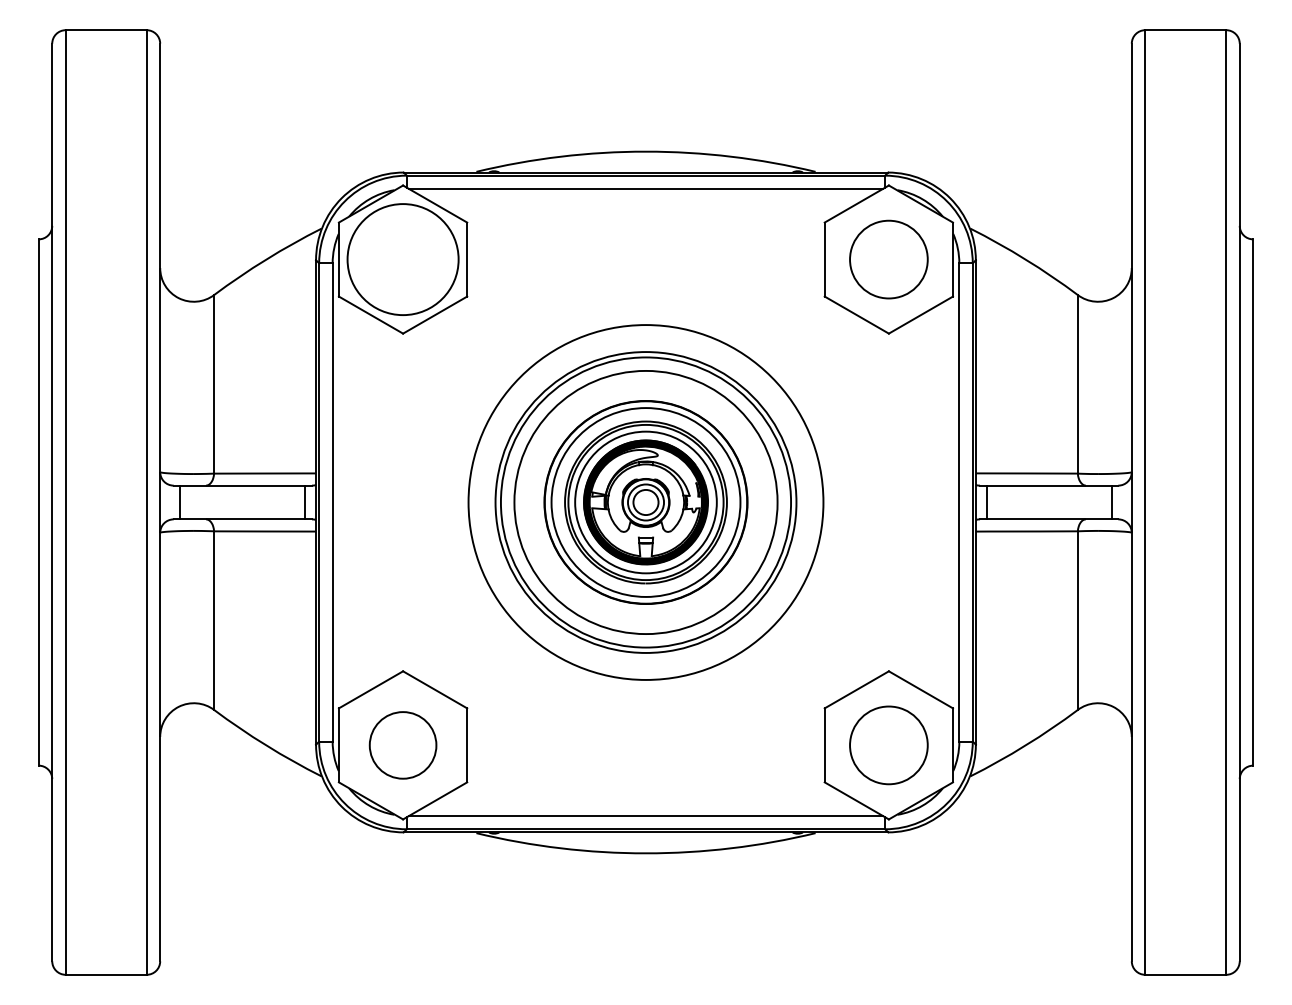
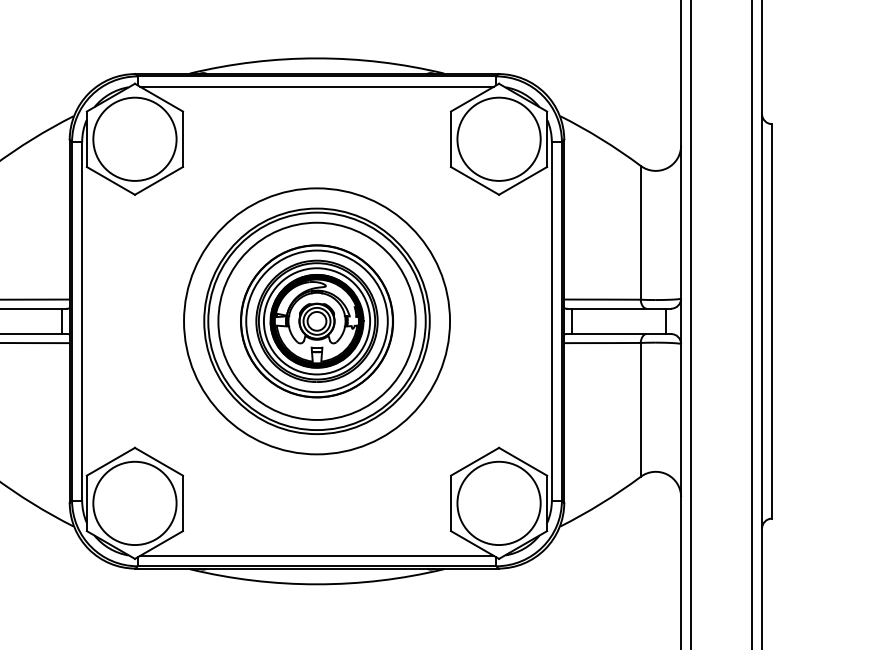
circle: (888, 259) -> (498, 139), size x1.43
circle: (402, 744) -> (134, 502), size x1.67
circle: (888, 744) -> (498, 502), size x1.43

